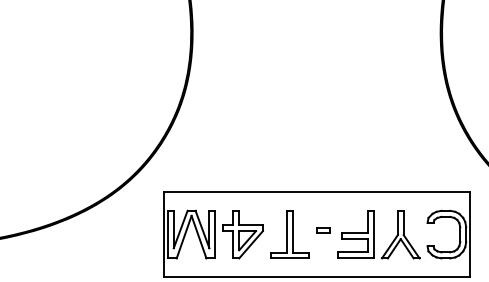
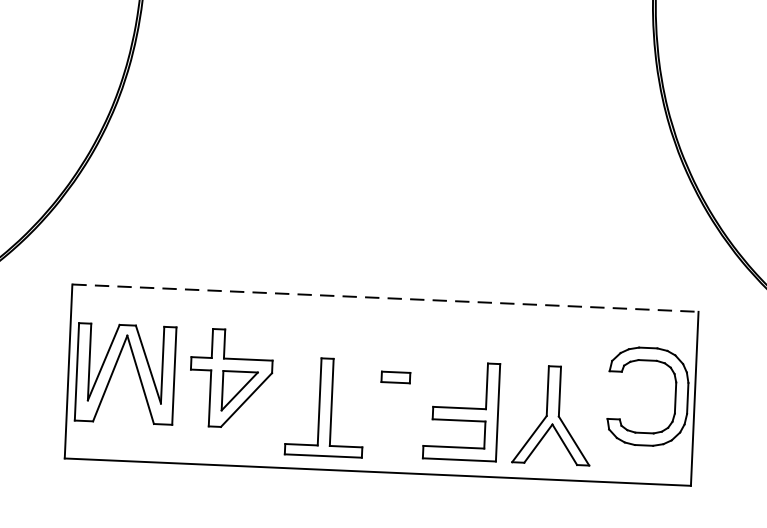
line: (316, 192) -> (385, 298), solid -> dashed
part: (289, 234) -> (324, 407), moved
part: (378, 234) -> (507, 412), moved

